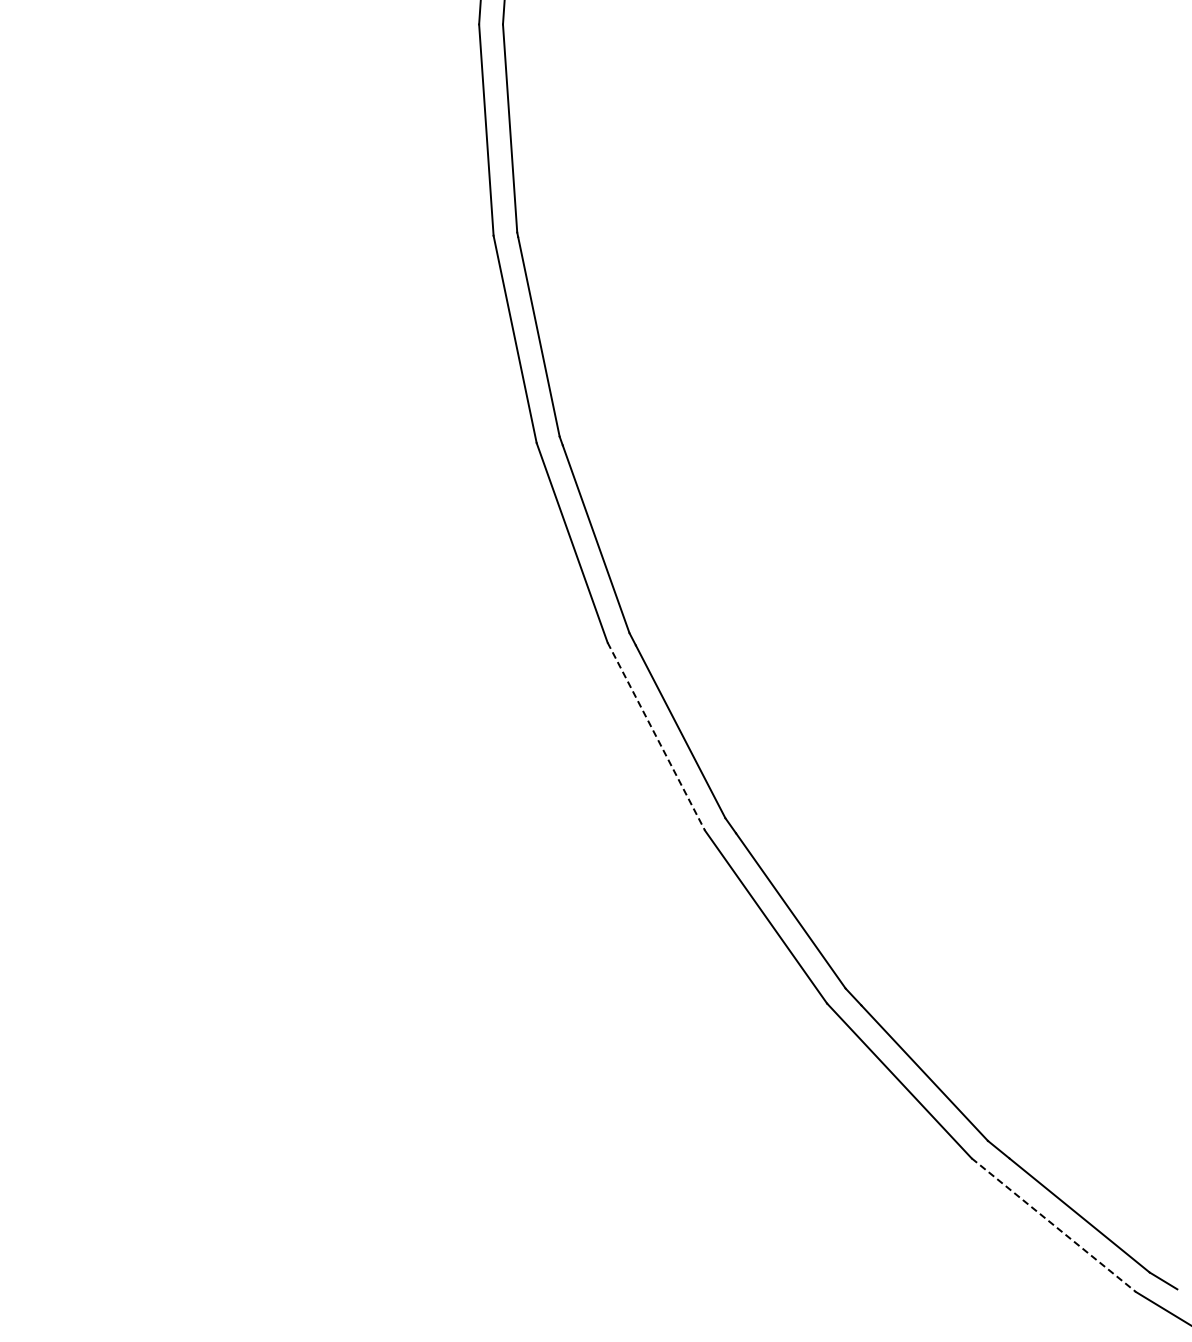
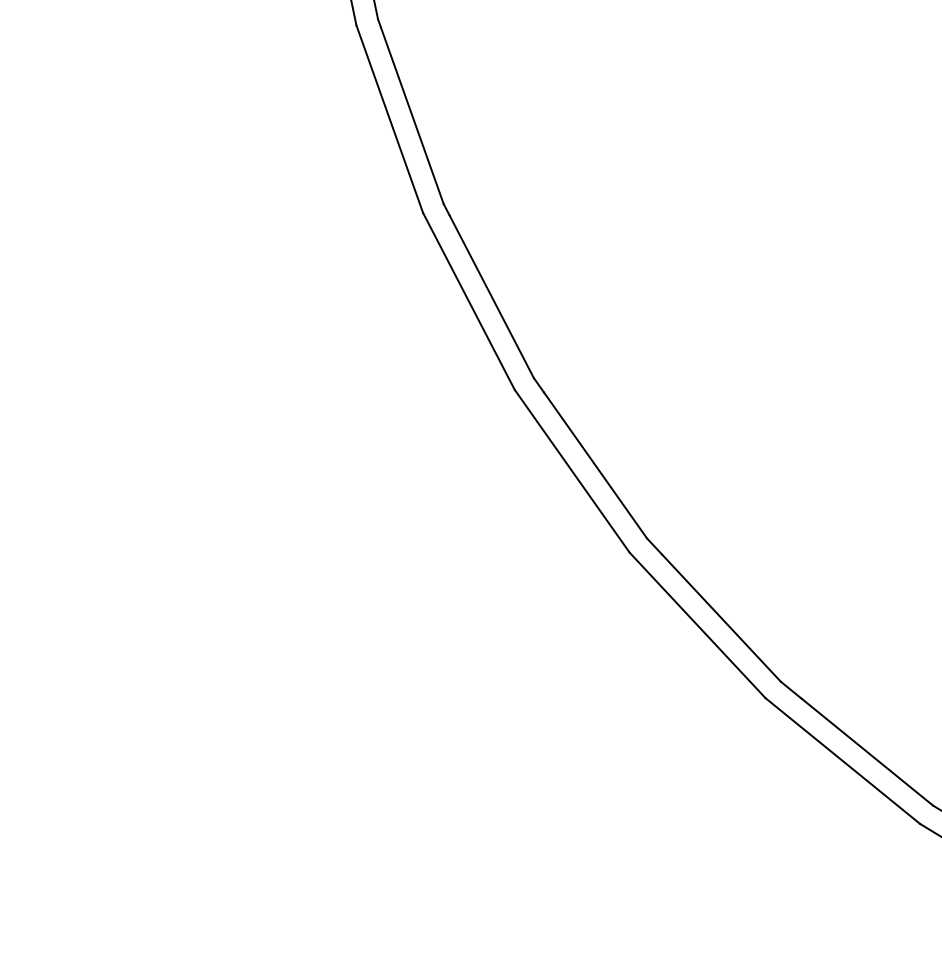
line: (656, 736) -> (469, 301), dashed -> solid
line: (1053, 1225) -> (842, 761), dashed -> solid

